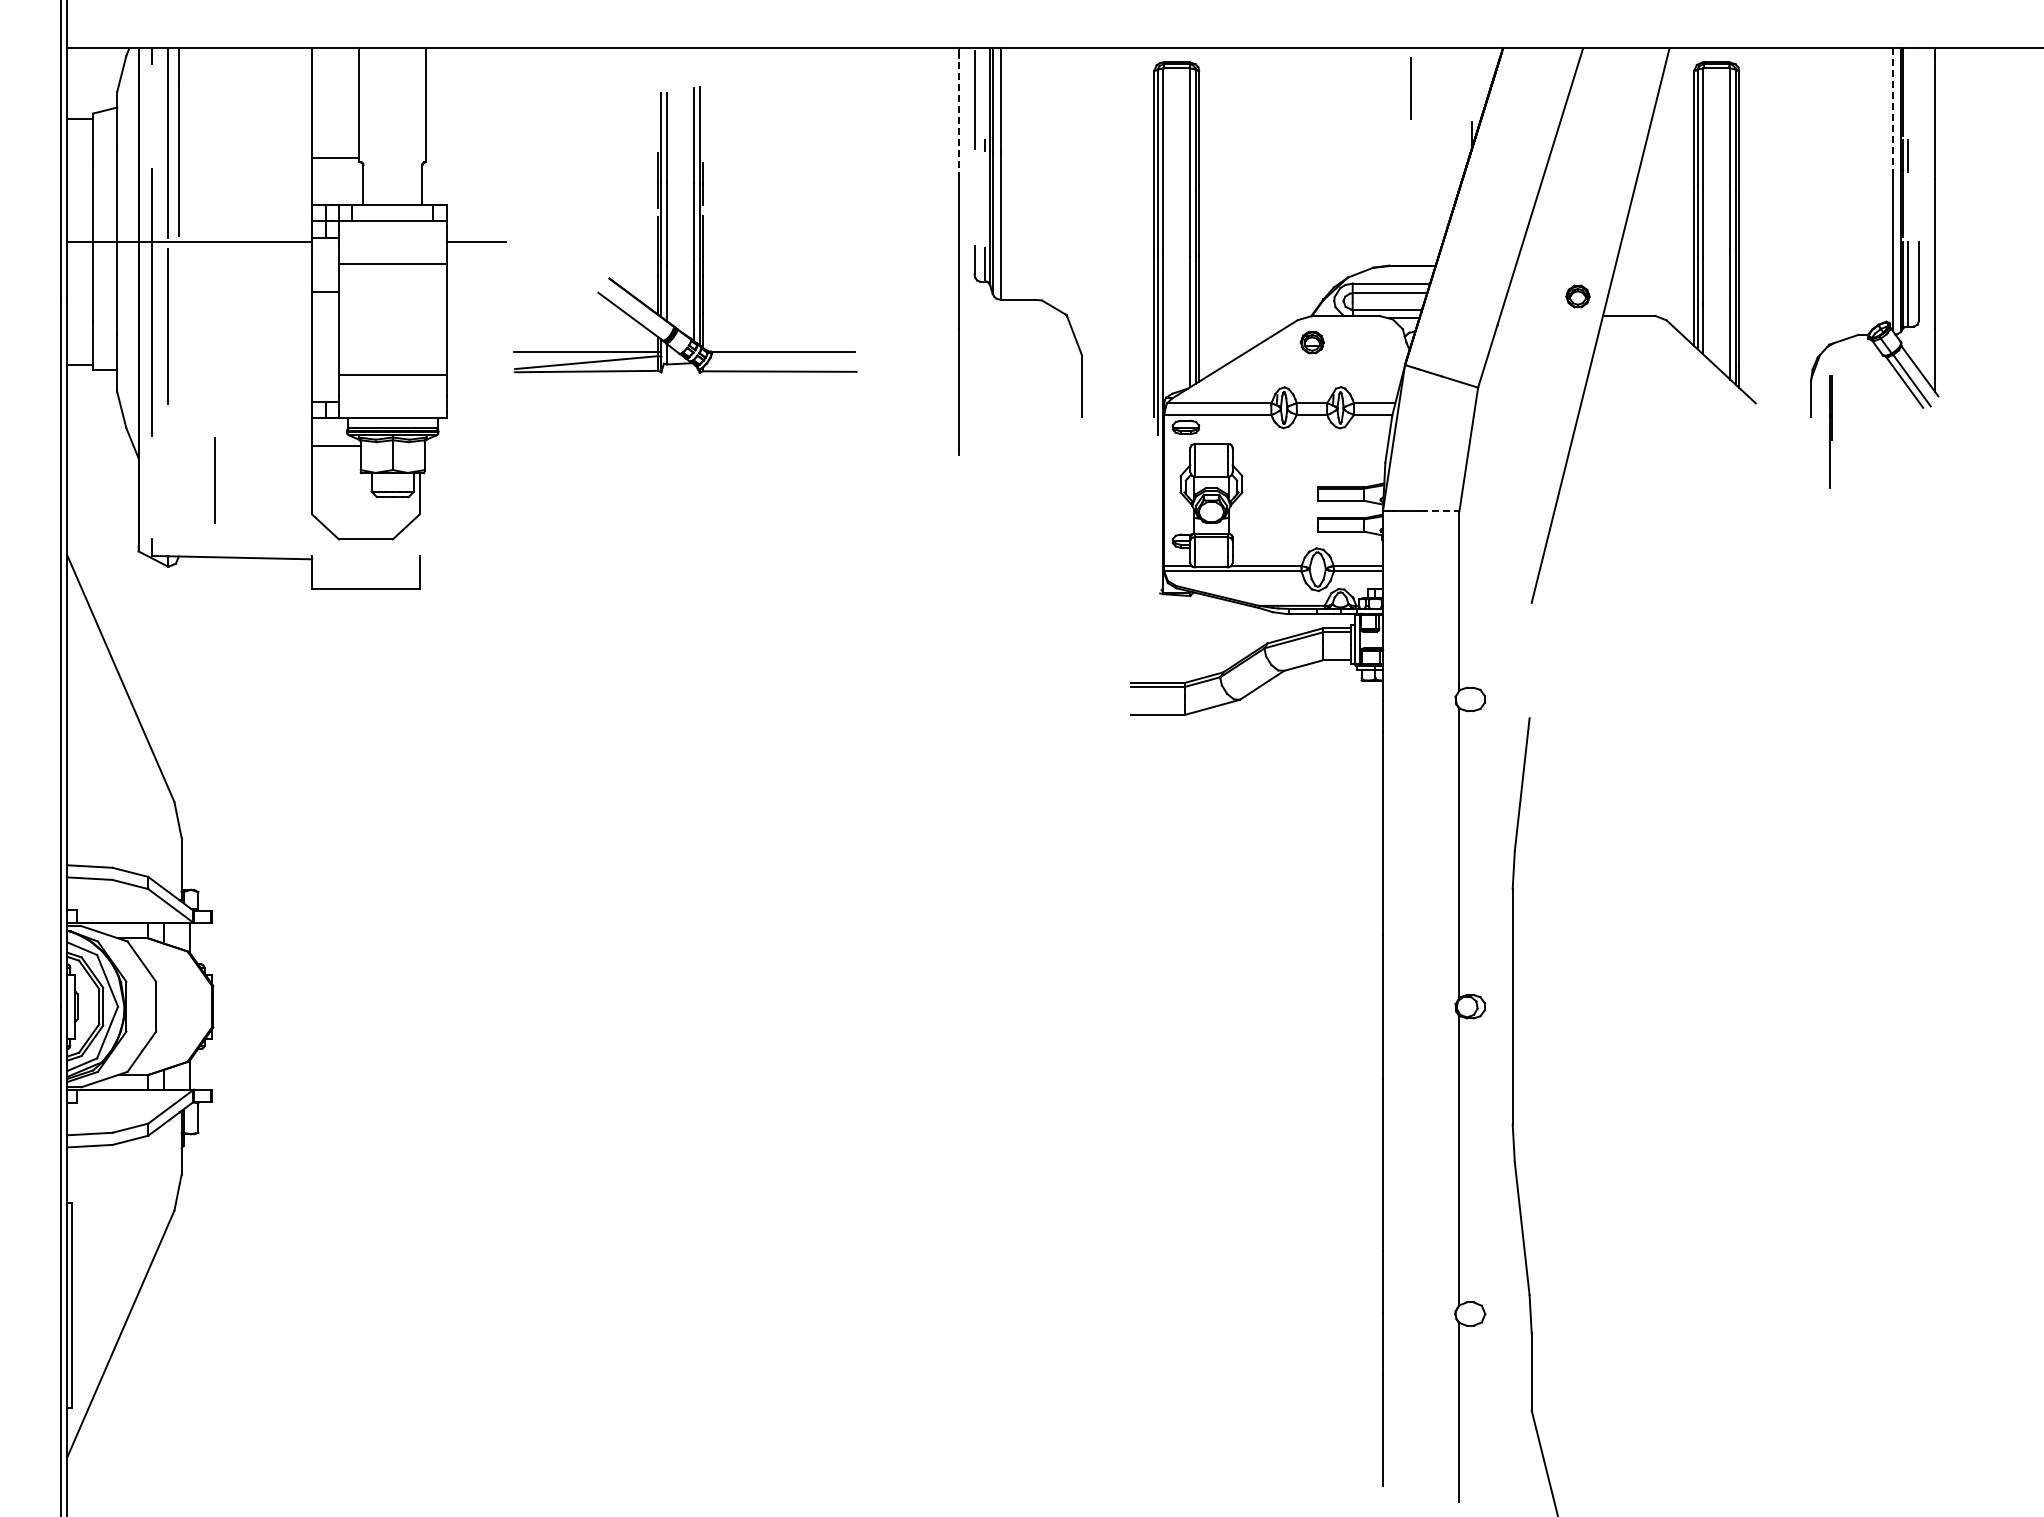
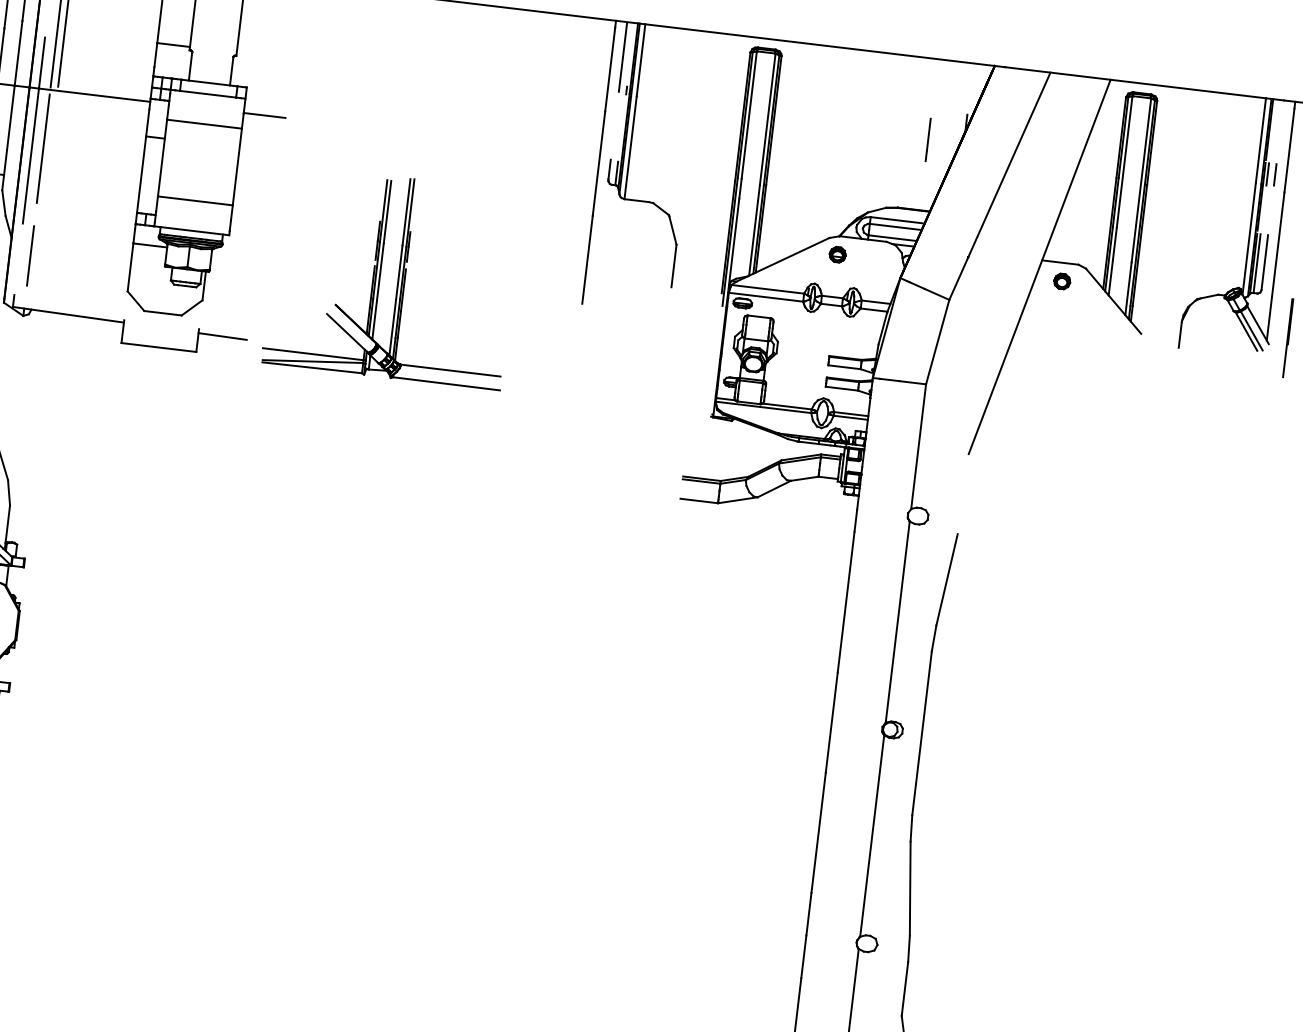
line: (1410, 88) -> (927, 139), moved
line: (1892, 109) -> (1260, 140), dashed -> solid
line: (958, 118) -> (610, 69), dashed -> solid
line: (1918, 155) -> (1274, 174), added
part: (693, 229) -> (398, 277), moved
part: (1577, 296) -> (1061, 281), moved
line: (1830, 431) -> (1287, 338), moved
line: (214, 480) -> (29, 255), moved
line: (1440, 511) -> (912, 382), dashed -> solid
line: (454, 562) -> (222, 336), added

